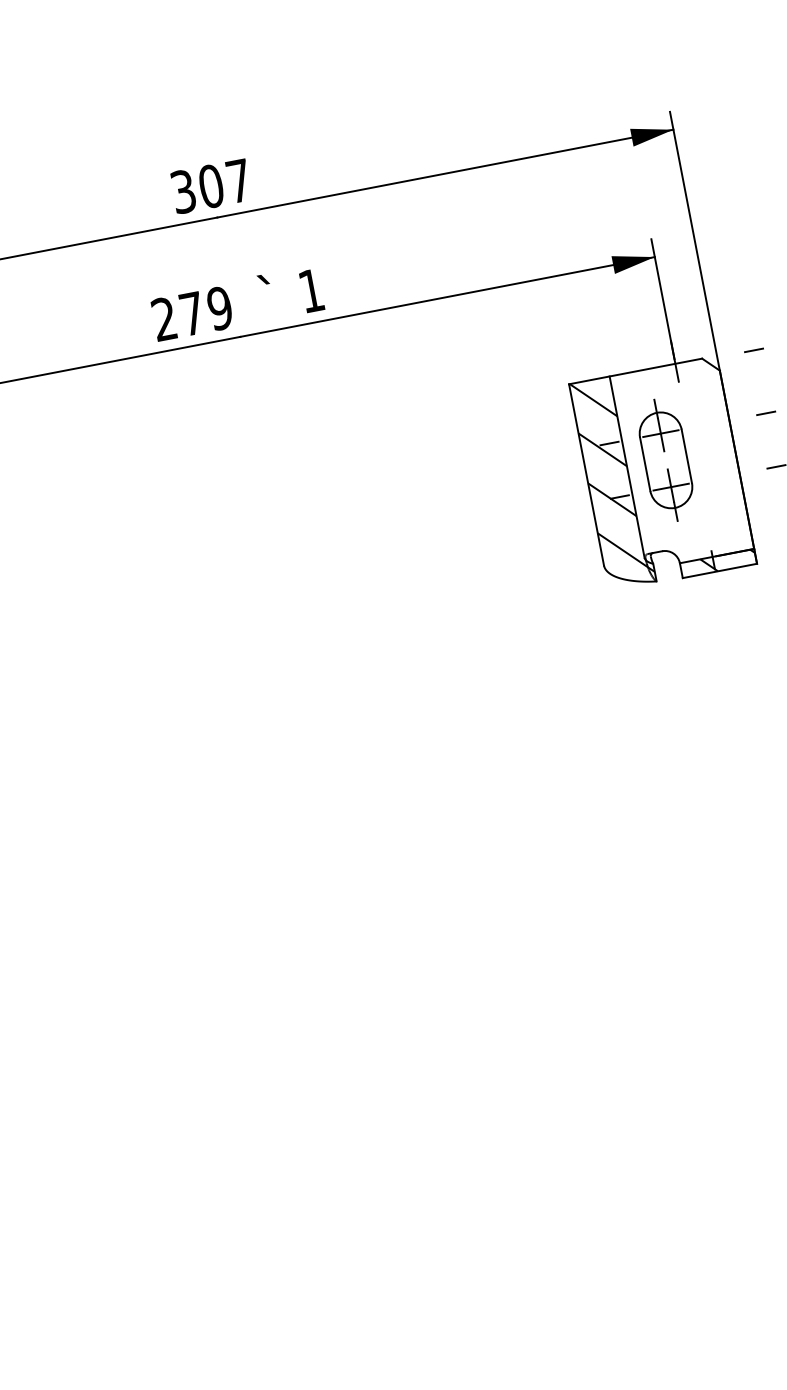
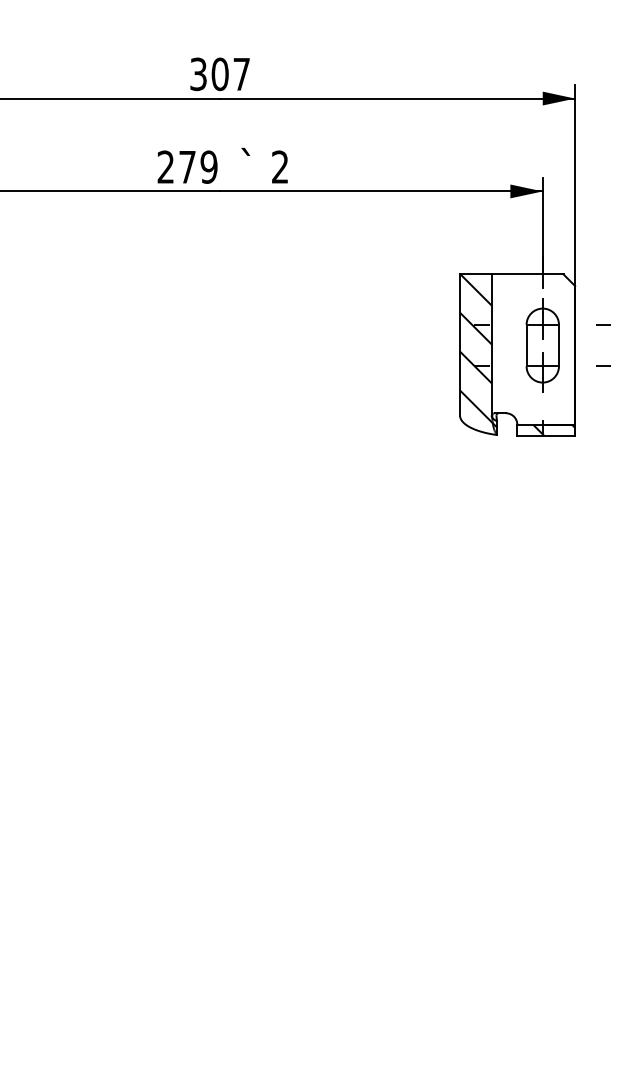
text: (310, 290) -> (279, 166), 1 -> 2
line: (753, 350) -> (603, 275), removed
part: (665, 460) -> (542, 345), moved

